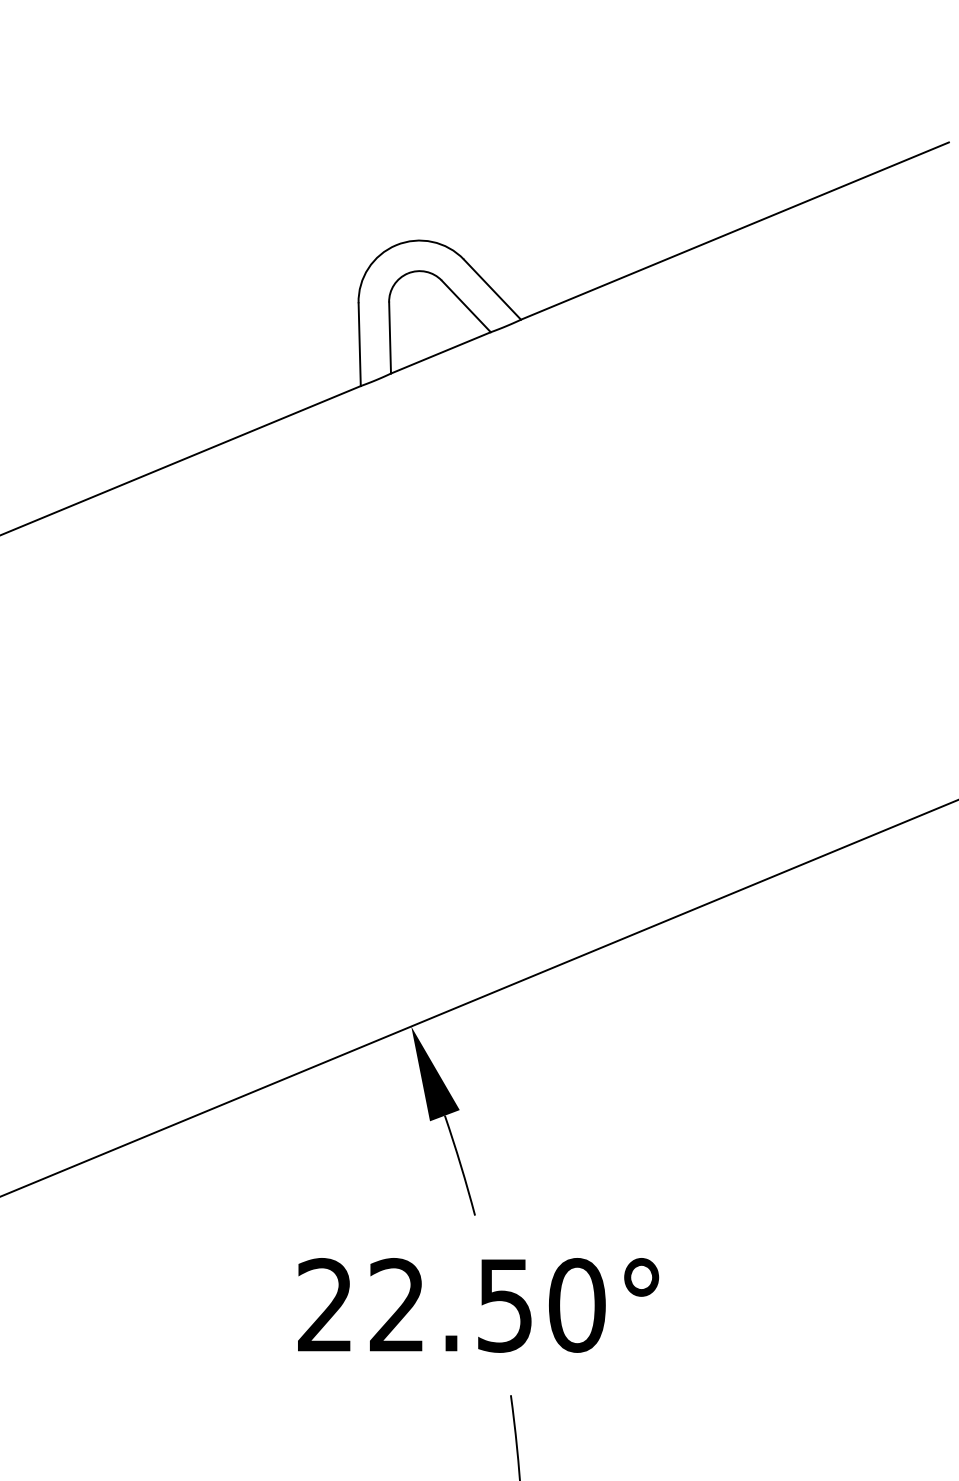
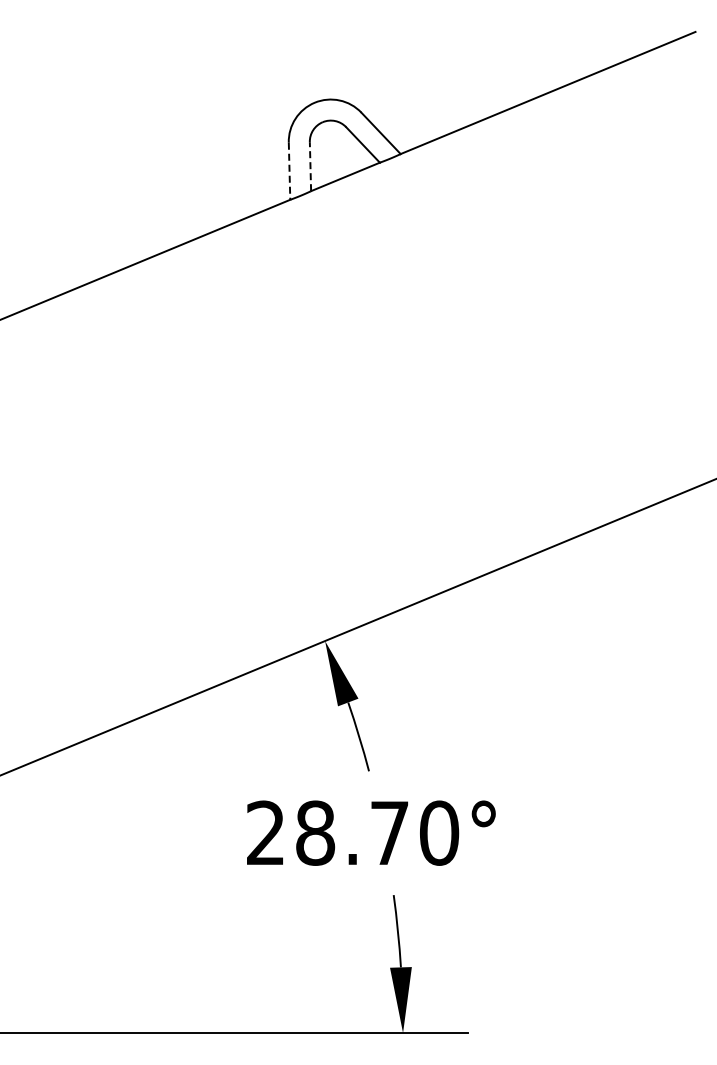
line: (390, 337) -> (310, 166), solid -> dashed
line: (359, 345) -> (289, 171), solid -> dashed
text: (451, 1304) -> (352, 832), 22.50° -> 28.70°

